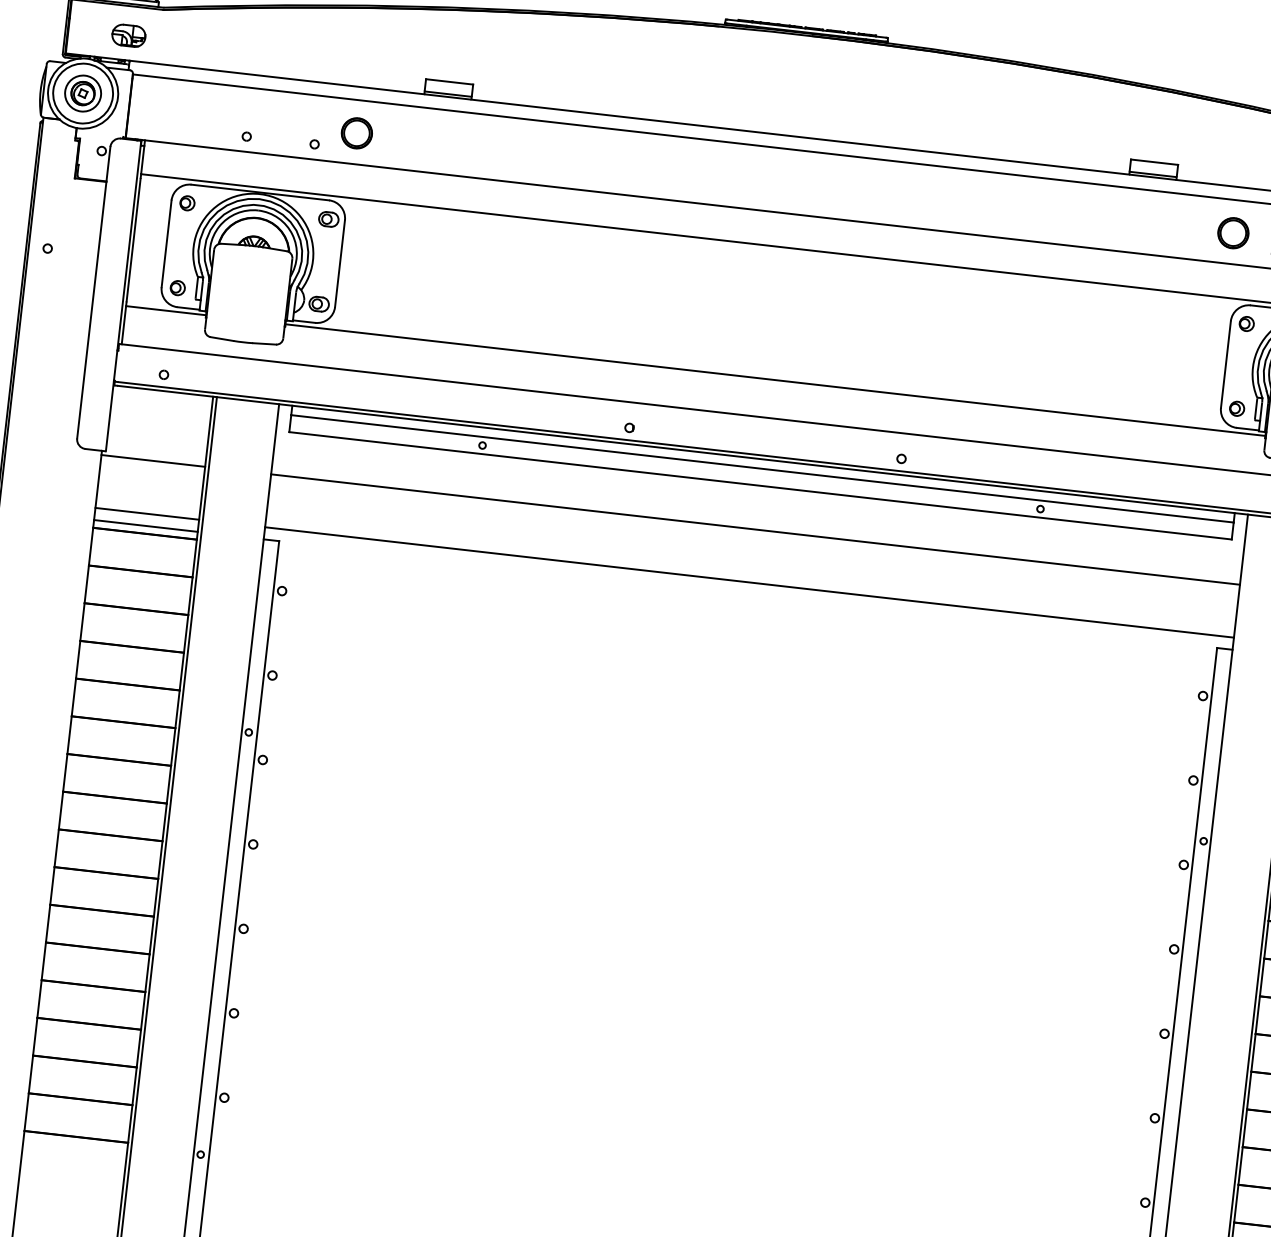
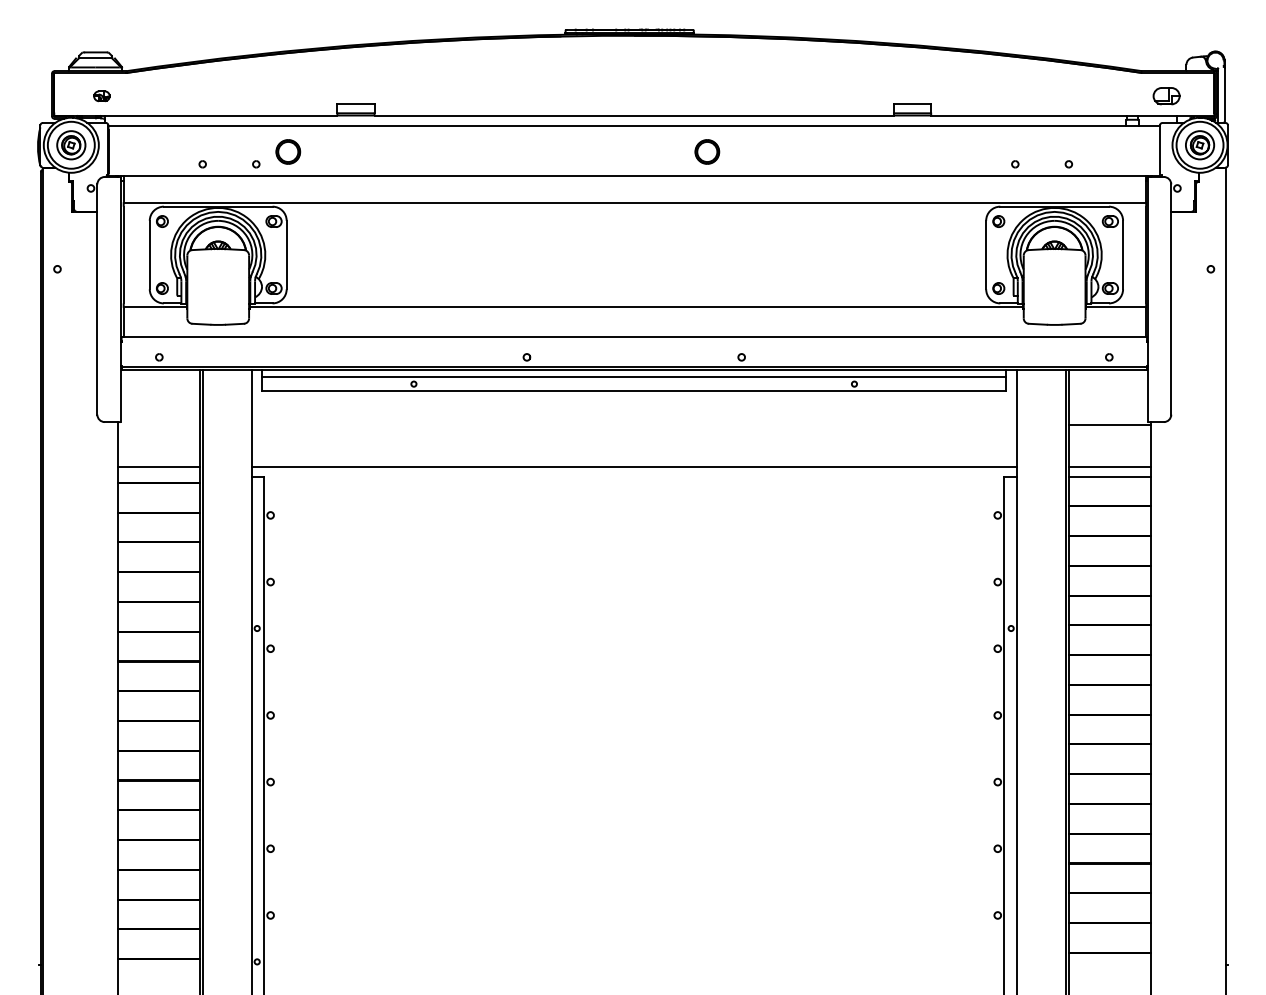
part: (128, 36) -> (101, 96), size x0.6
part: (1233, 232) -> (707, 151), moved
line: (153, 461) -> (158, 425), removed
line: (145, 525) -> (158, 476), removed
line: (754, 529) -> (633, 425), removed

